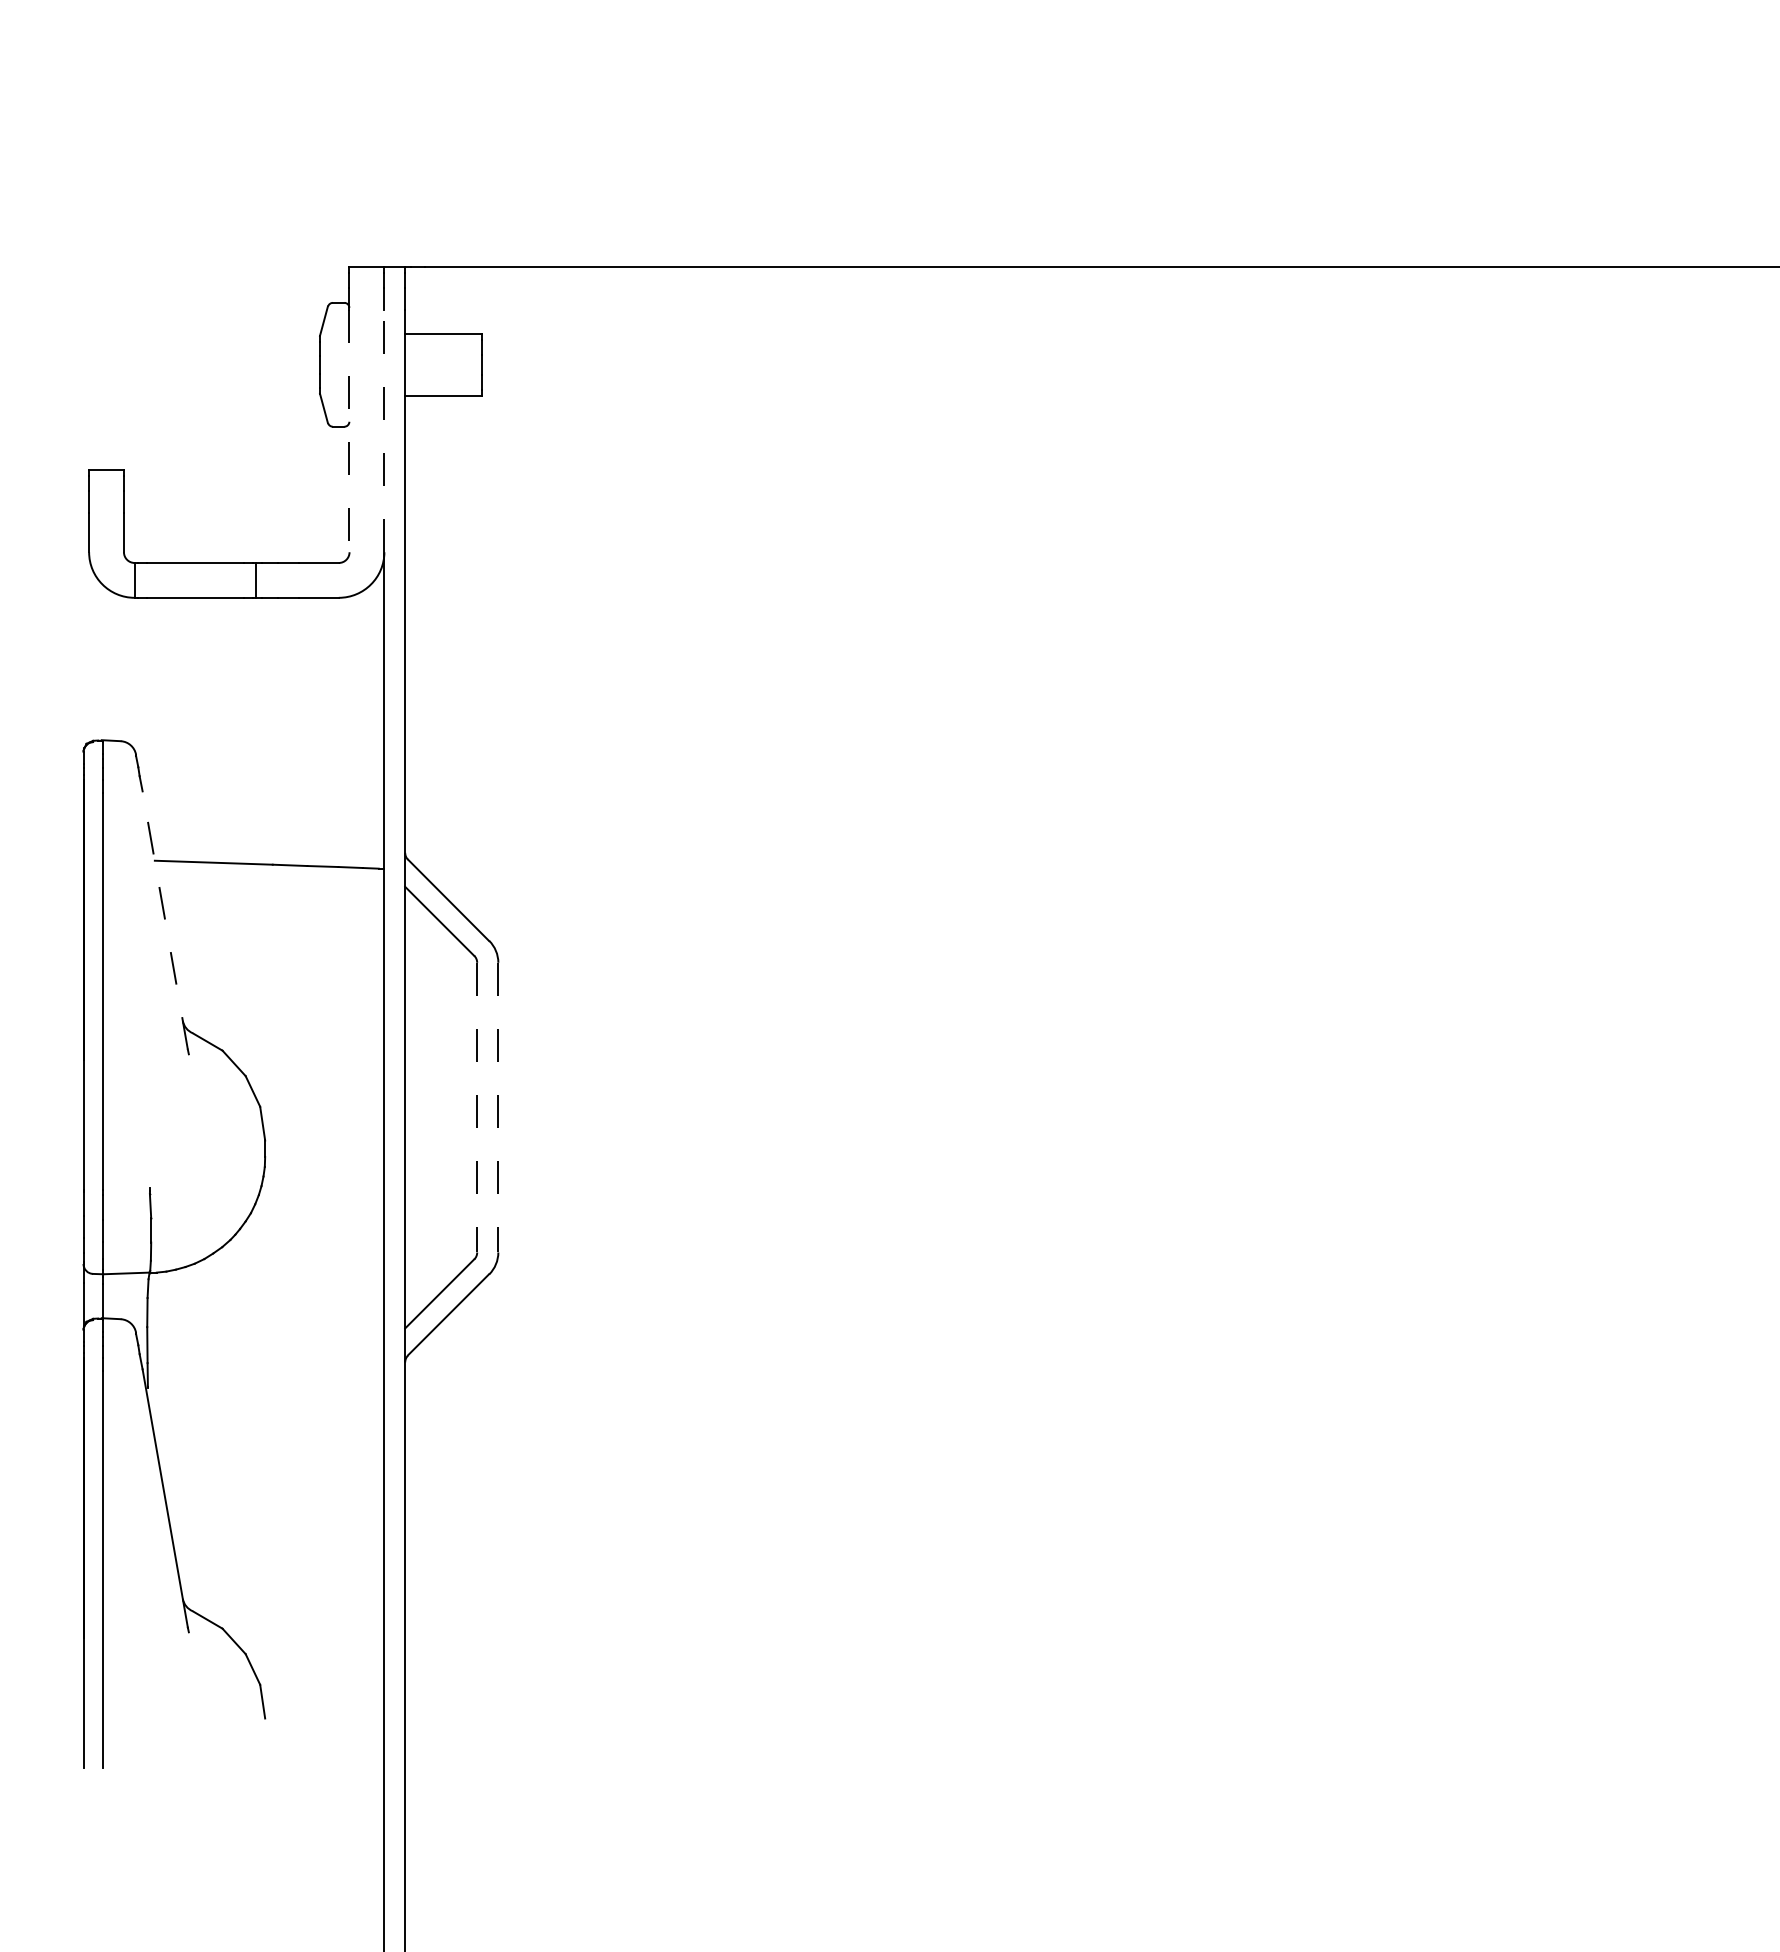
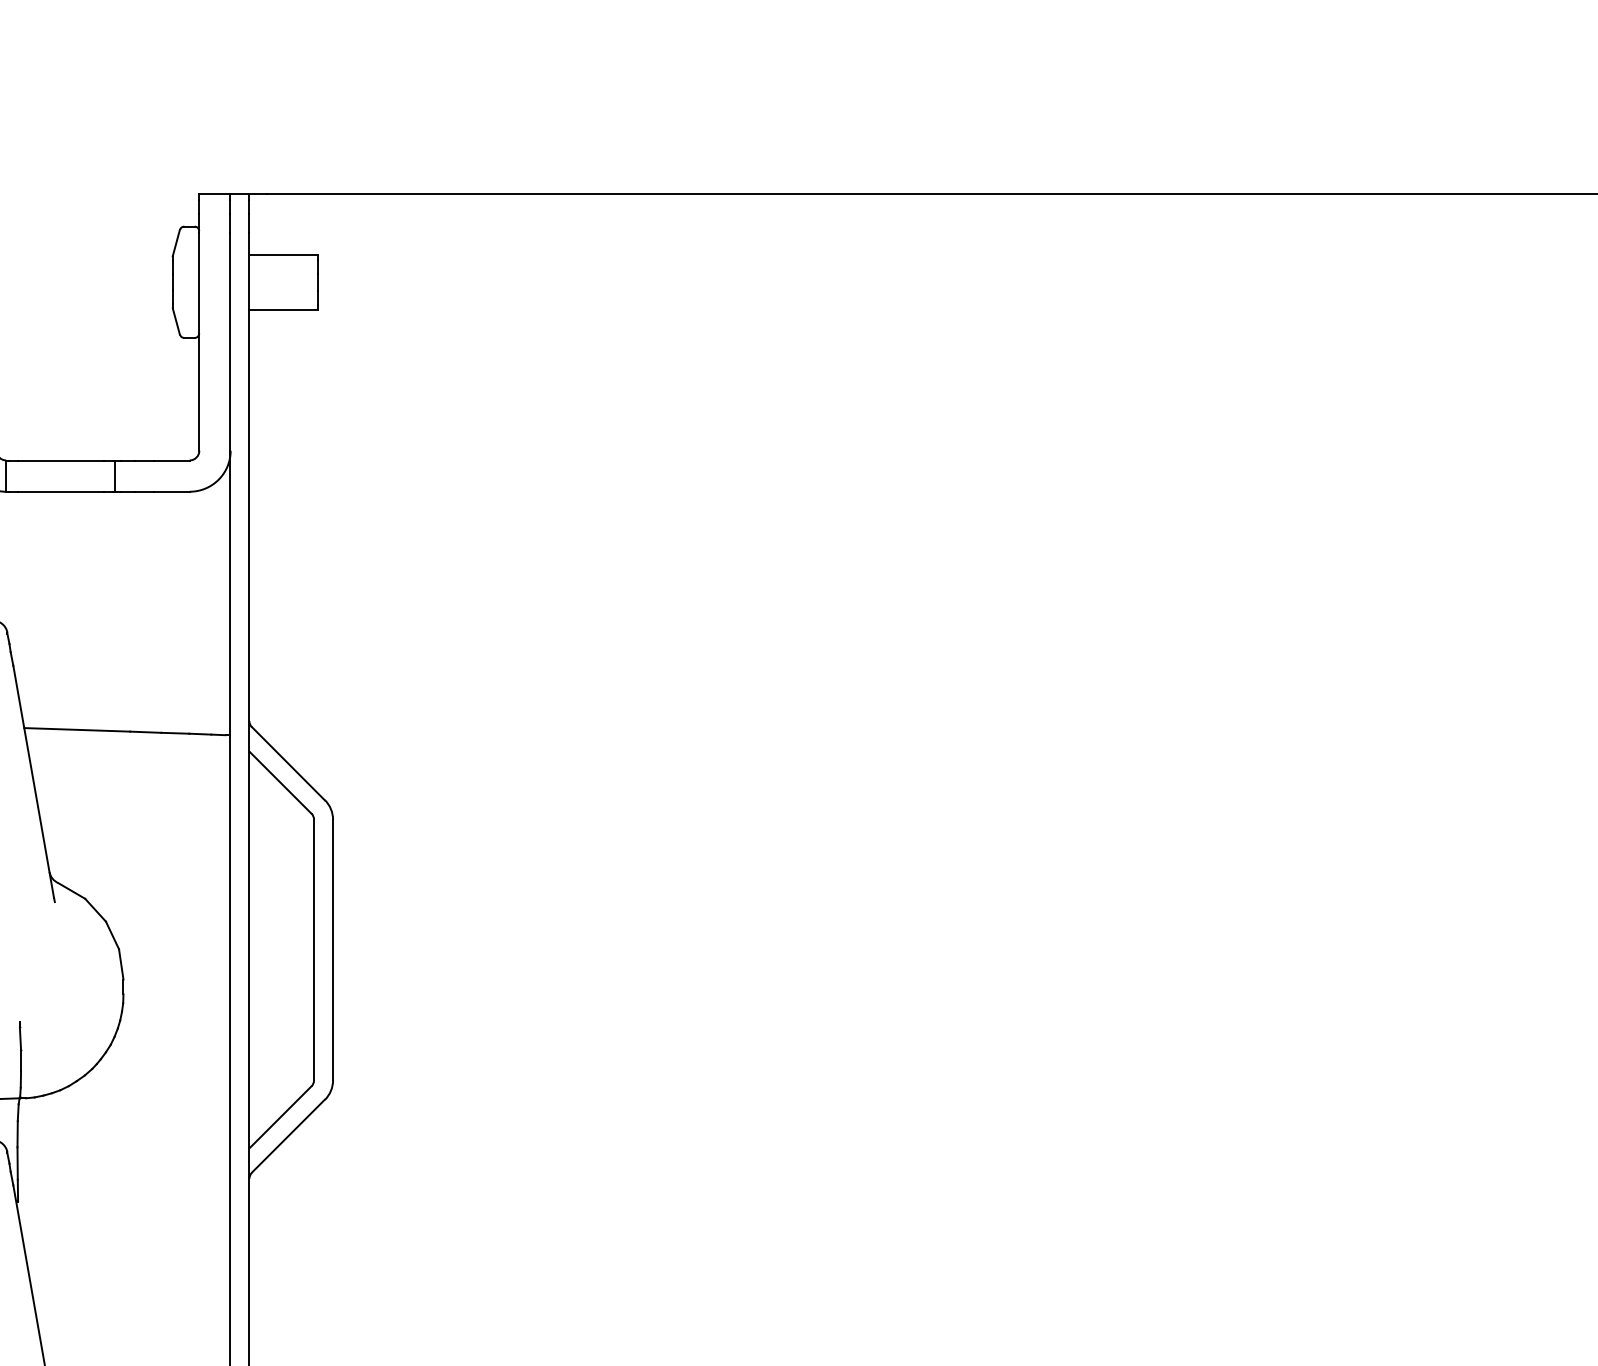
line: (384, 430) -> (230, 341), dashed -> solid
line: (349, 431) -> (199, 342), dashed -> solid
line: (165, 920) -> (33, 781), dashed -> solid
line: (477, 1107) -> (314, 949), dashed -> solid
line: (498, 1107) -> (333, 949), dashed -> solid

